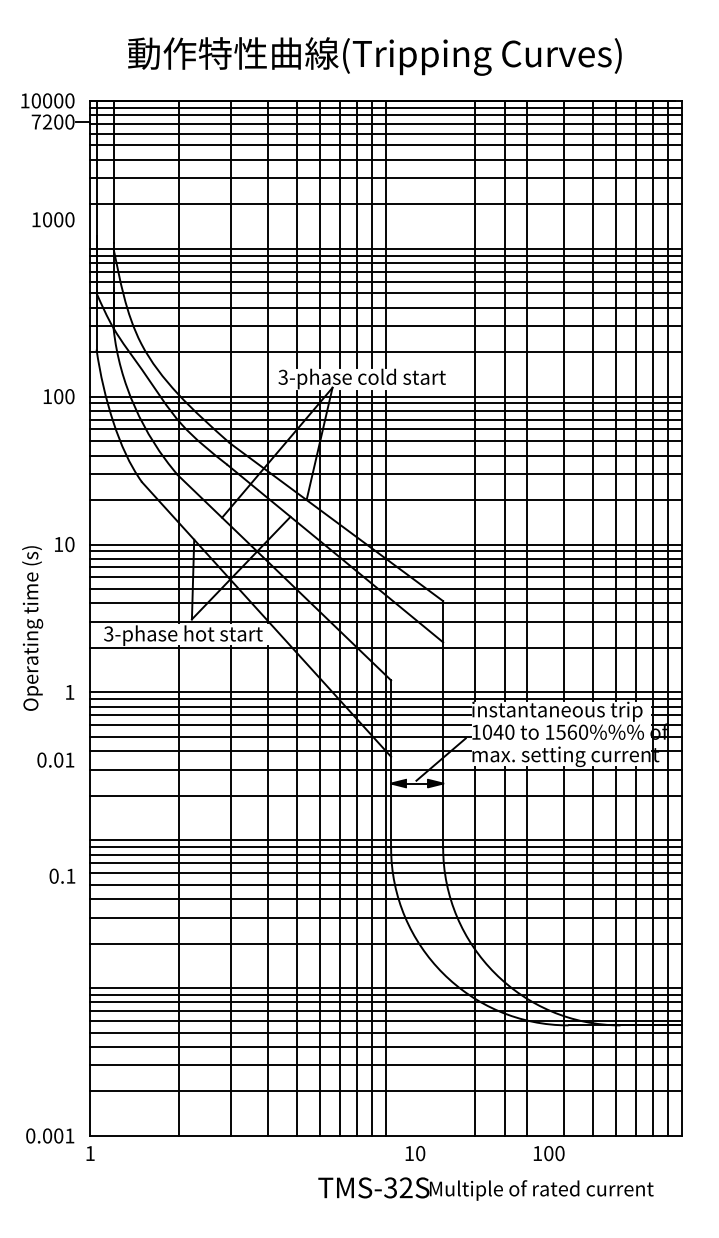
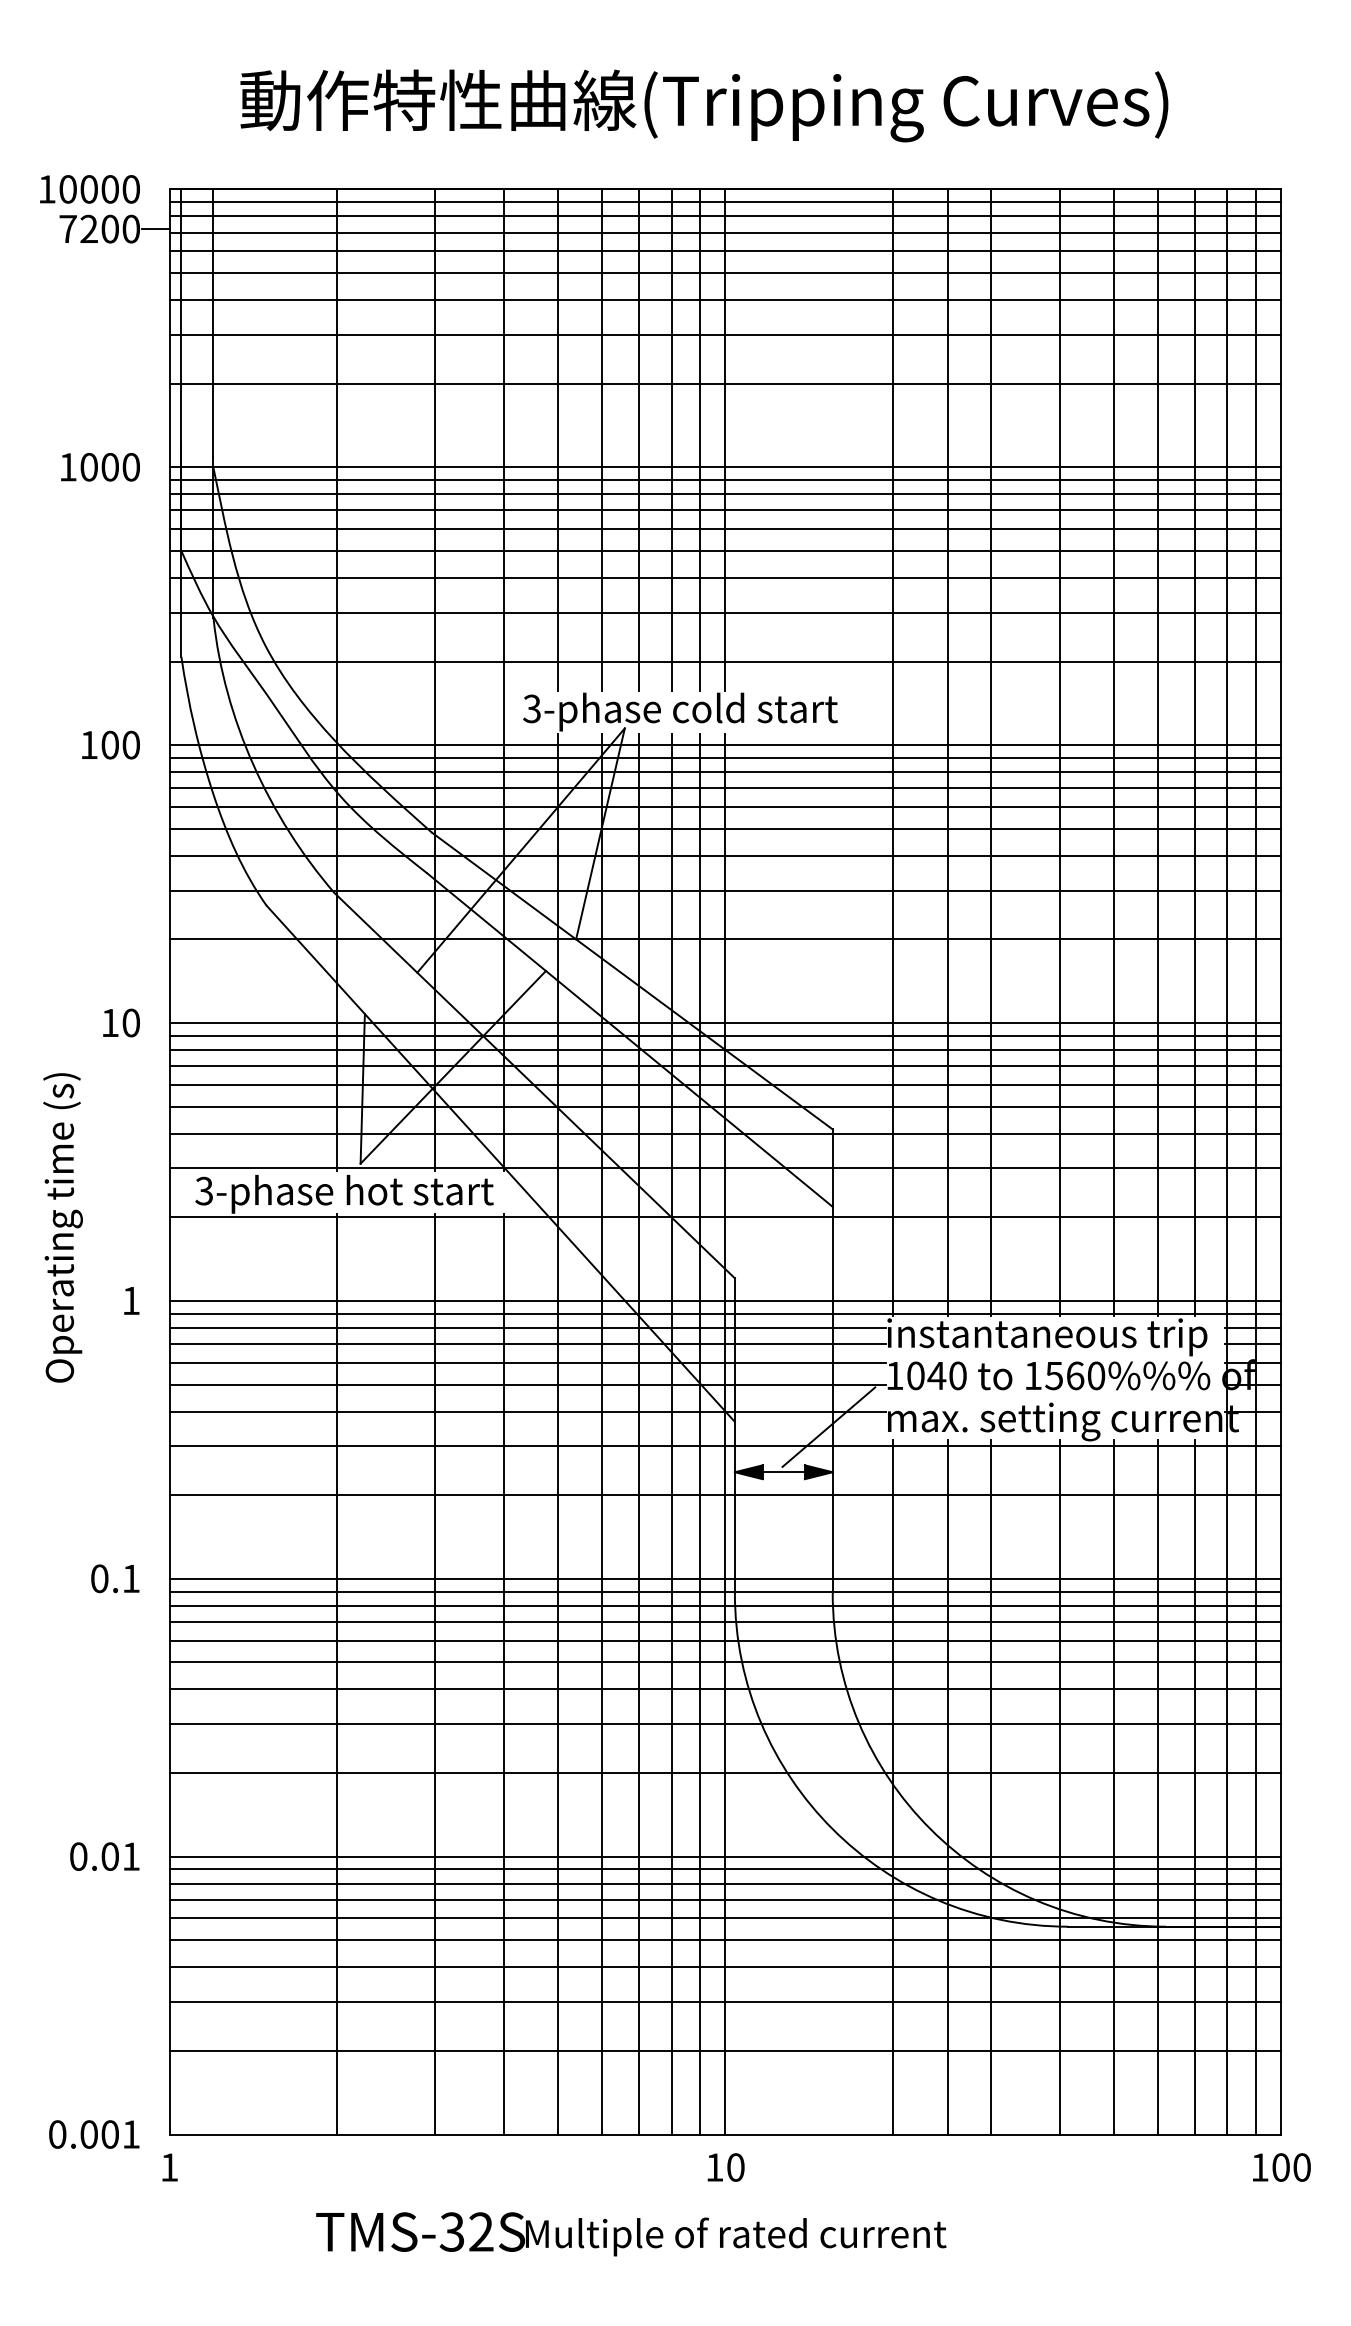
text: (53, 219) -> (100, 466), moved
text: (32, 628) -> (62, 1227), moved
text: (55, 759) -> (104, 1855), moved
text: (62, 875) -> (115, 1577), moved
text: (415, 1153) -> (726, 2167), moved
text: (548, 1153) -> (1280, 2167), moved
text: (485, 1188) -> (630, 2233), moved

